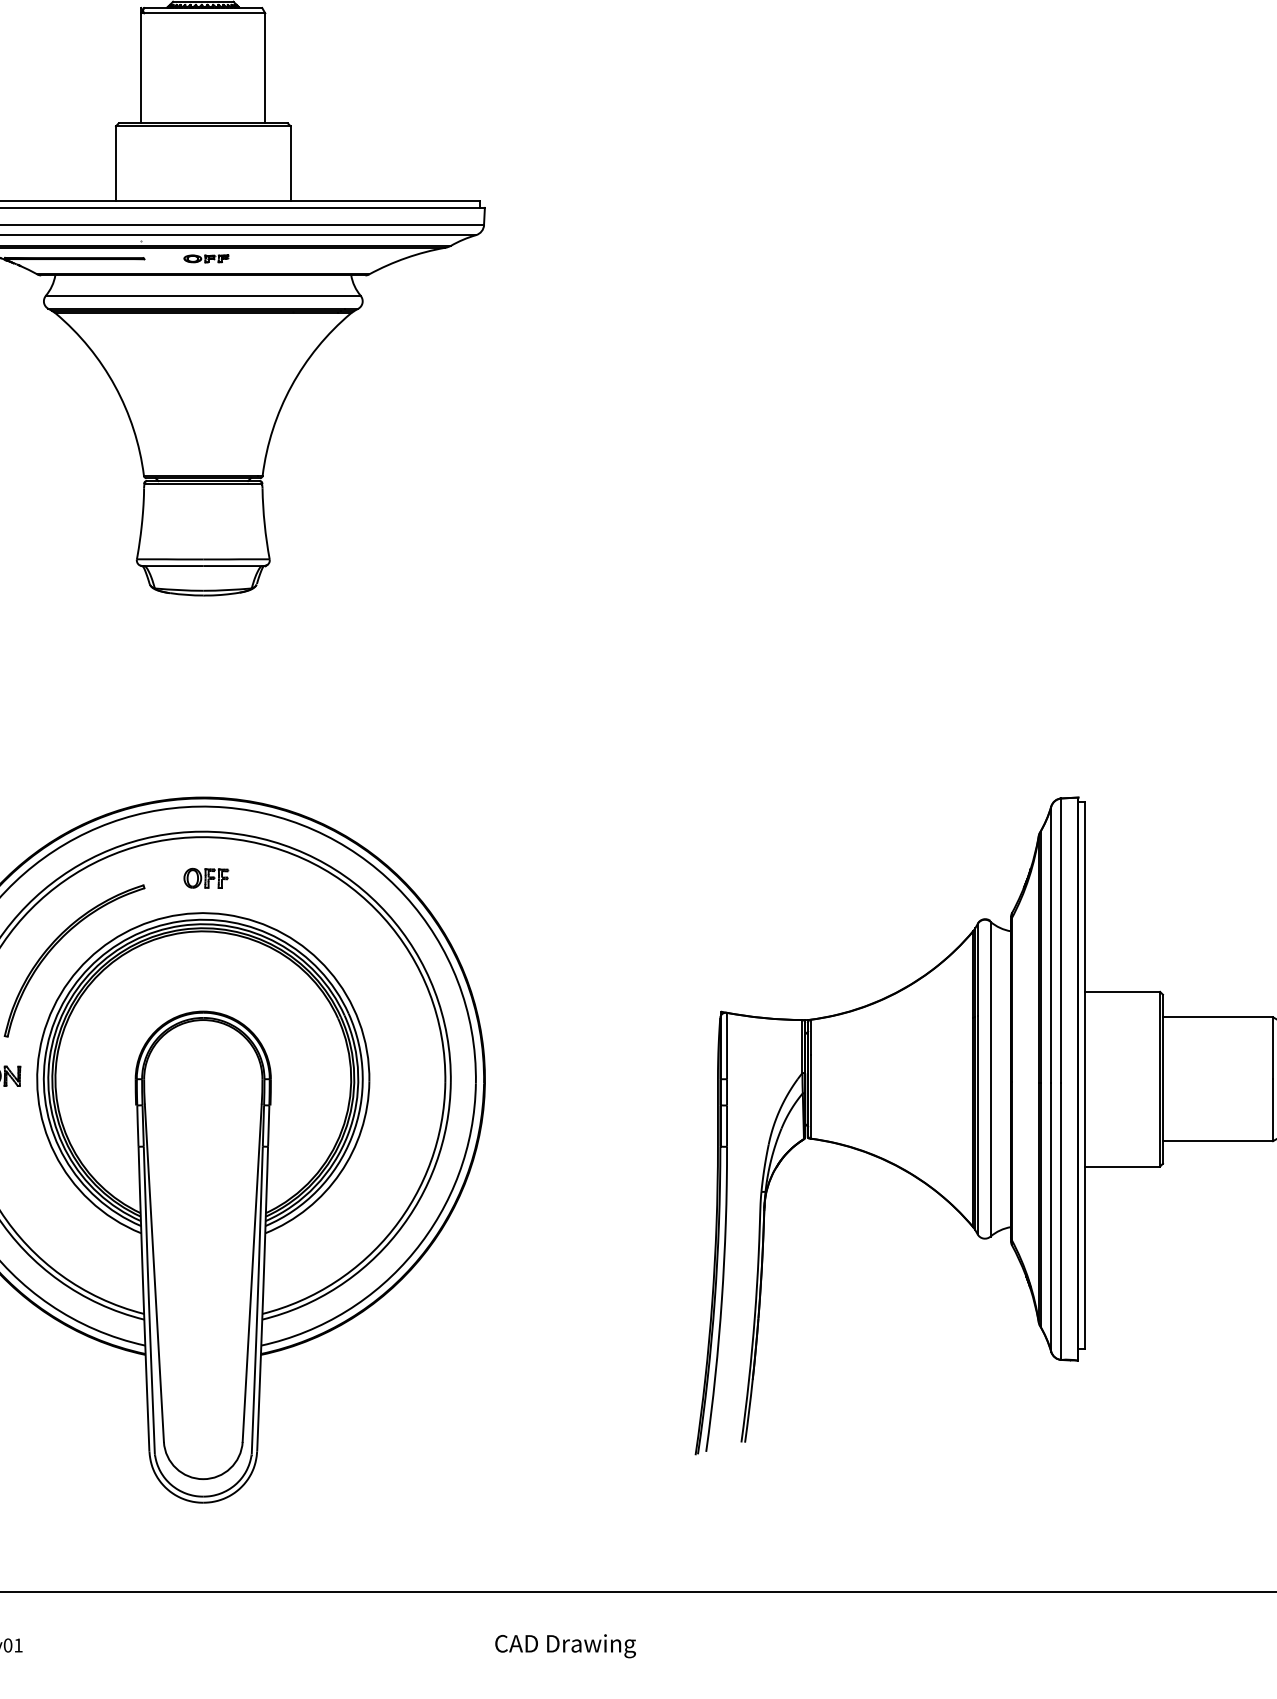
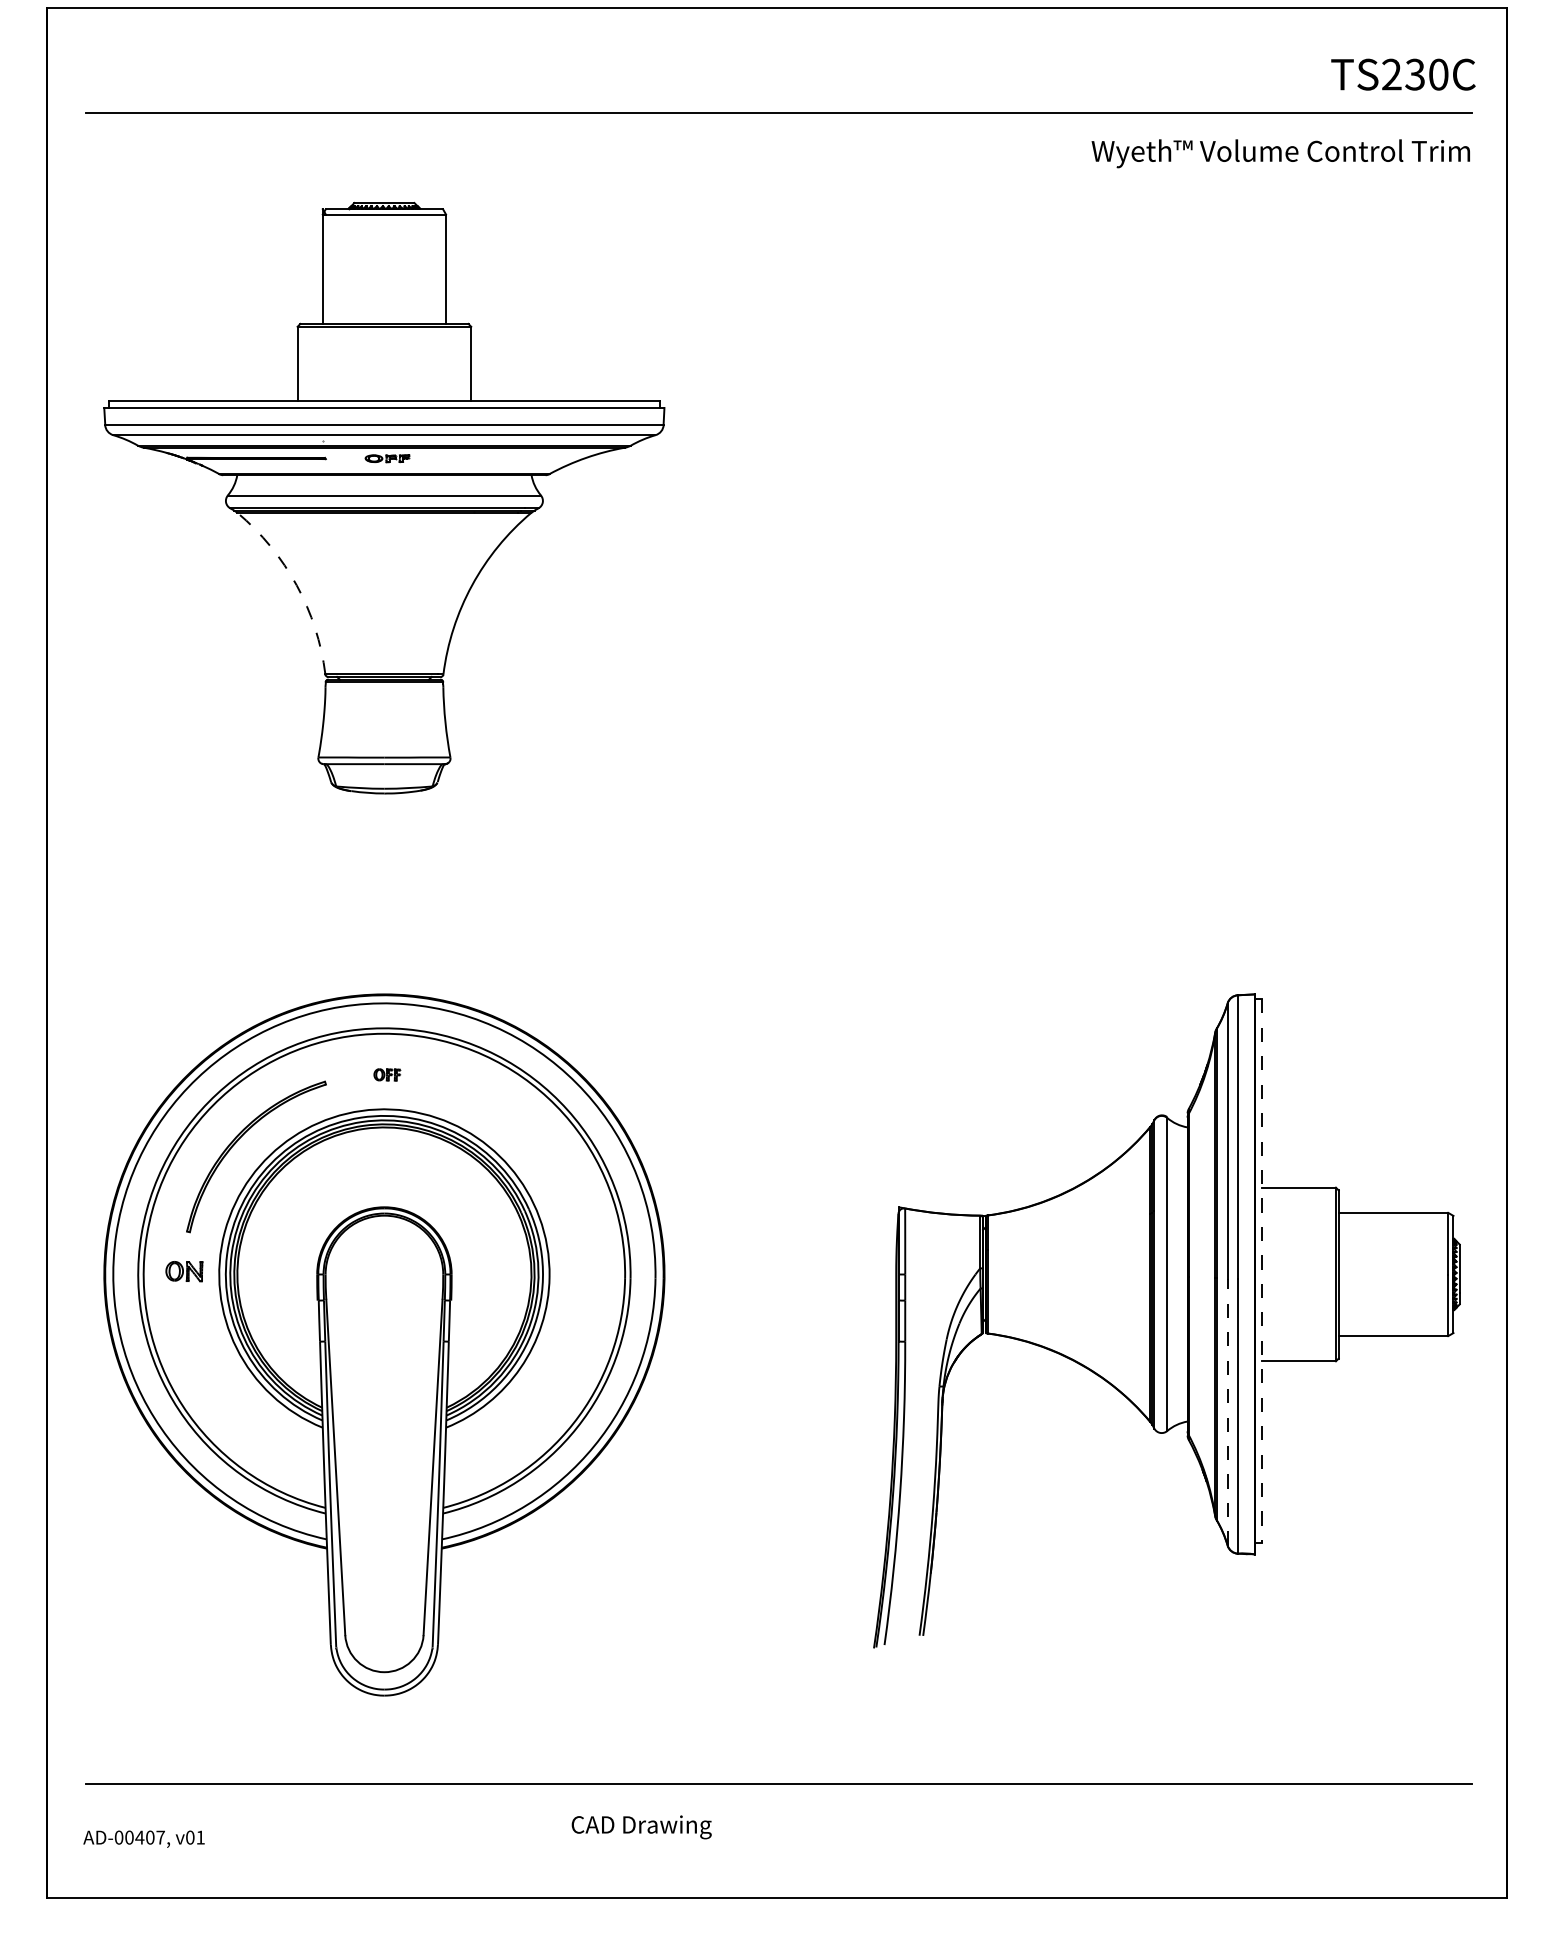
arc: (114, 386) -> (296, 585), solid -> dashed
part: (206, 878) -> (387, 1074), size x0.6
line: (1085, 1076) -> (1261, 1271), solid -> dashed
line: (1051, 1218) -> (1227, 1412), solid -> dashed
text: (565, 1646) -> (641, 1827), moved

